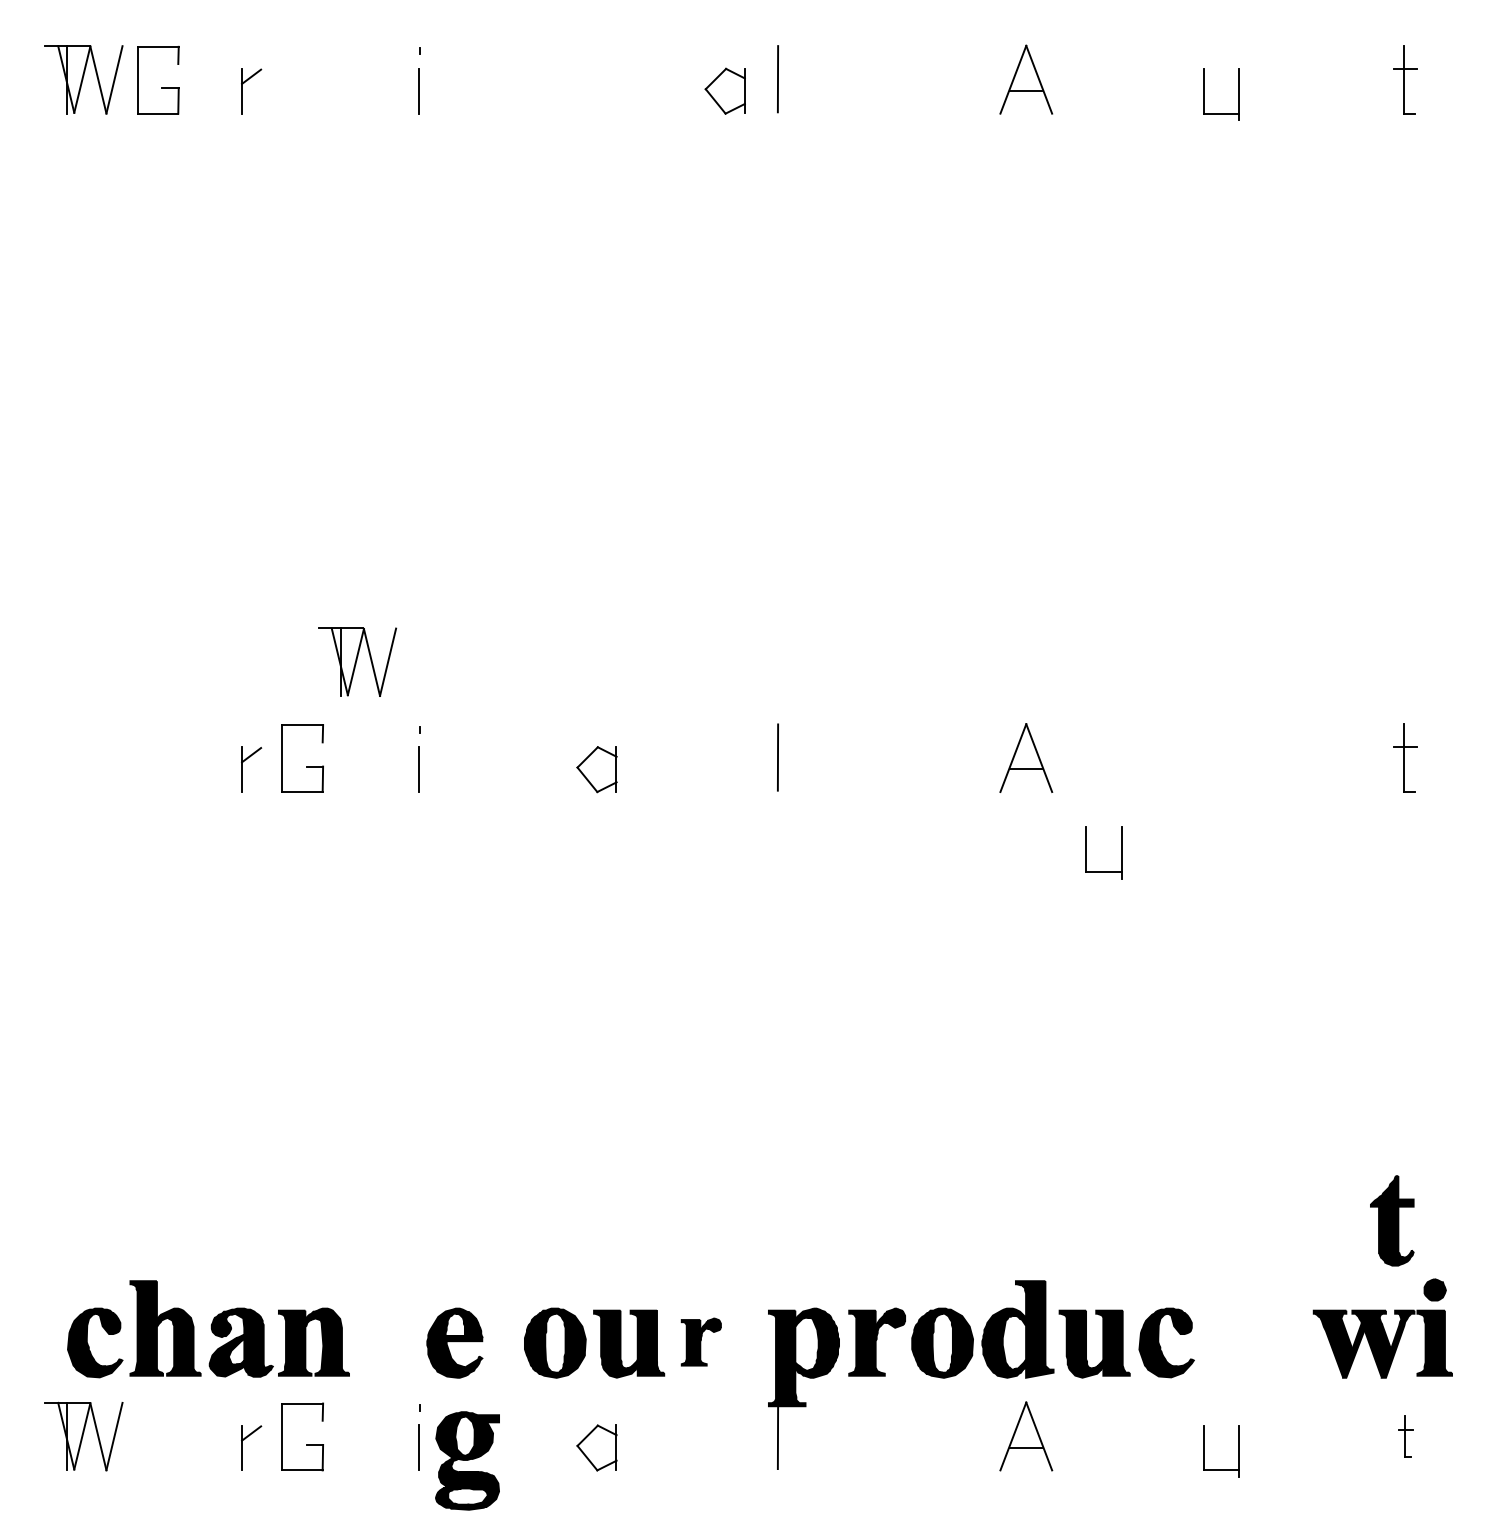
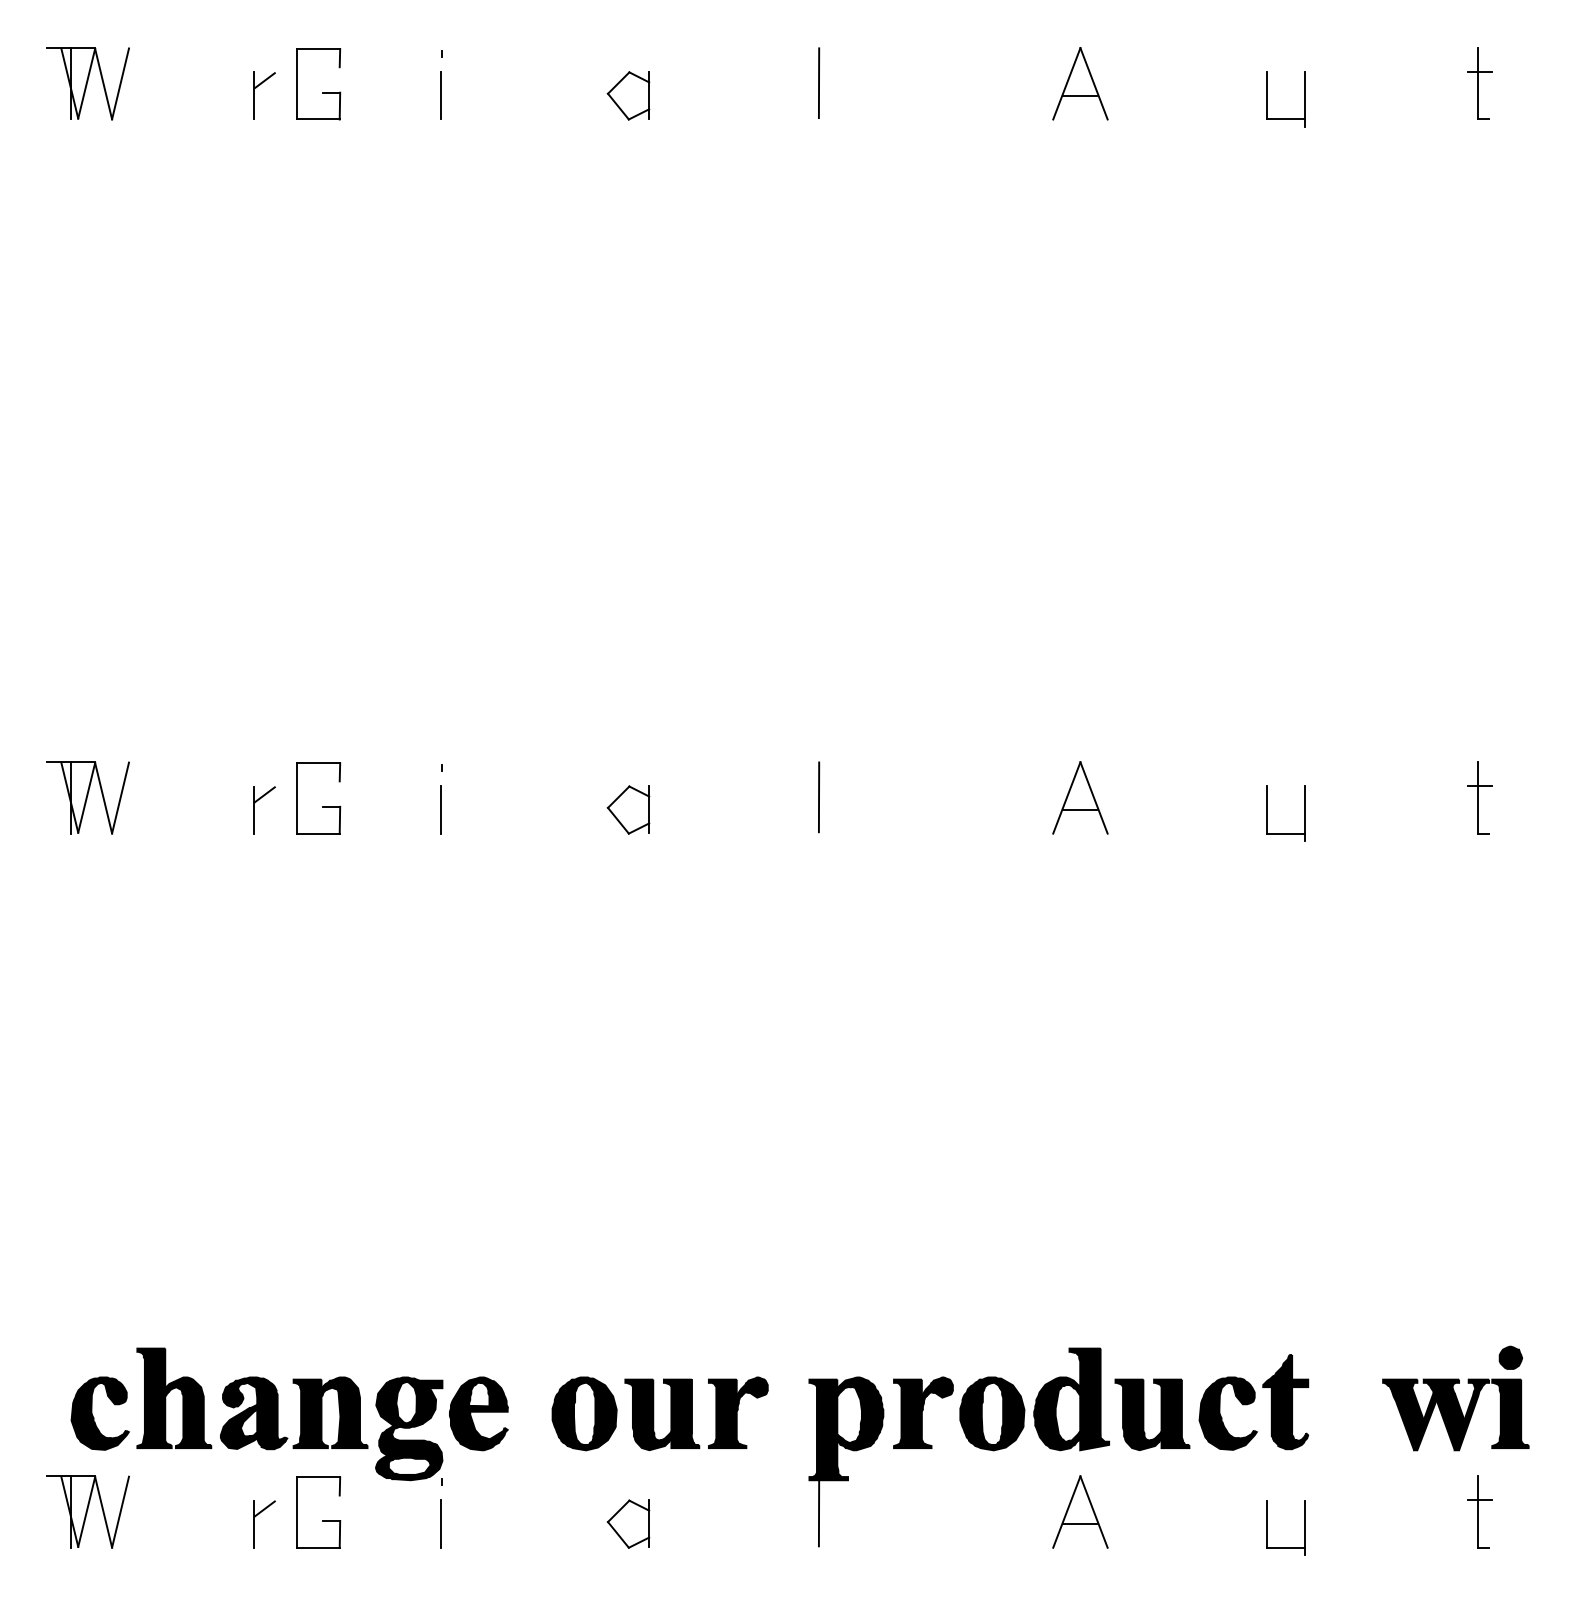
part: (161, 88) -> (322, 92), moved
part: (725, 90) -> (628, 95), moved
part: (356, 661) -> (87, 797), moved
part: (1086, 852) -> (1267, 813), moved
part: (1392, 1221) -> (1285, 1402), moved
part: (701, 1341) -> (738, 1412), size x1.43
part: (1405, 1435) -> (1479, 1511), size x1.67
part: (467, 1460) -> (409, 1428), moved

